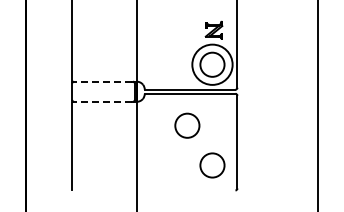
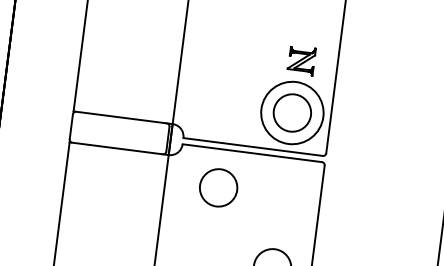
line: (102, 81) -> (120, 117), dashed -> solid
line: (102, 101) -> (116, 147), dashed -> solid
circle: (187, 125) -> (218, 187), moved

